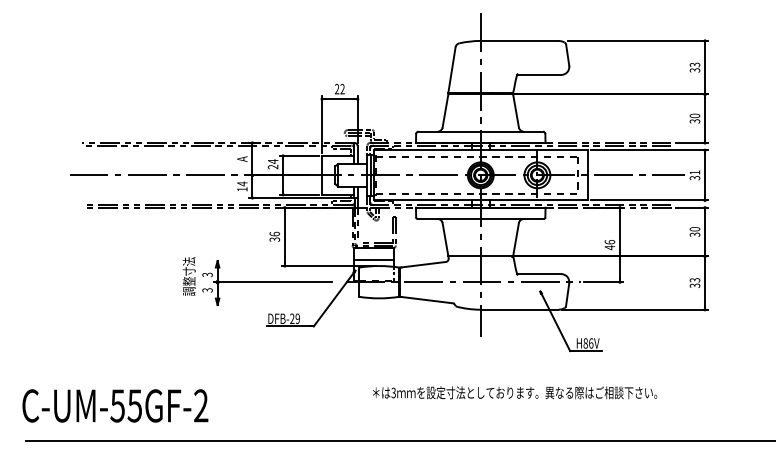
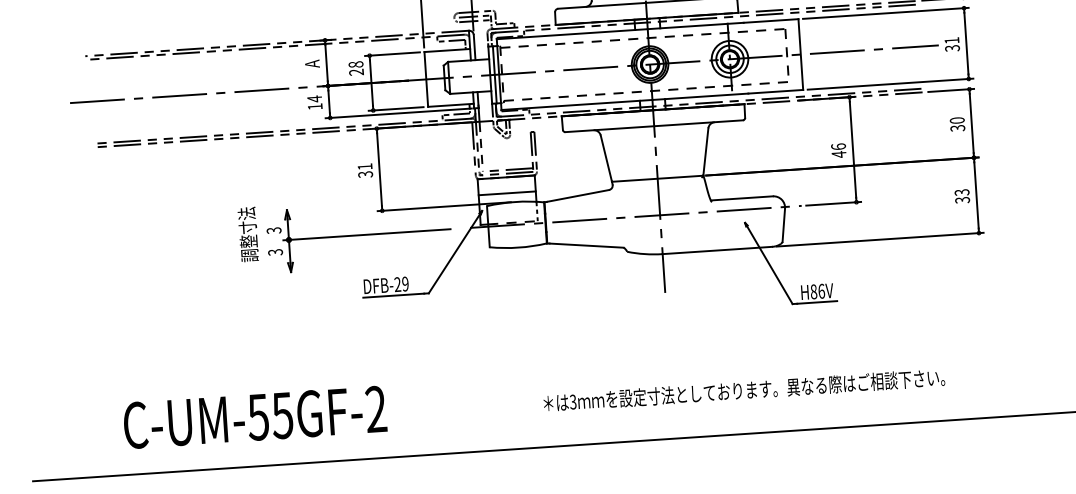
text: (272, 161) -> (355, 64), 24 -> 28
text: (274, 233) -> (364, 165), 36 -> 31
text: (515, 392) -> (745, 389), moved
text: (115, 405) -> (255, 416), moved

